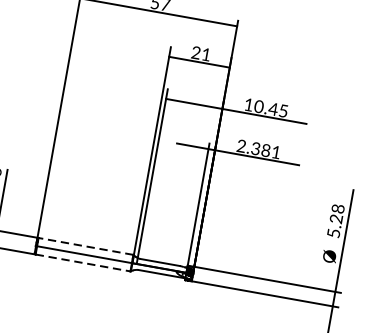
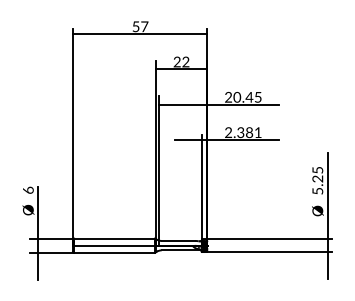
text: (205, 53) -> (185, 61), 21 -> 22
text: (248, 103) -> (228, 96), 10.45 -> 20.45
text: (337, 207) -> (317, 169), 5.28 -> 5.25
line: (85, 246) -> (114, 238), dashed -> solid
line: (84, 262) -> (115, 252), dashed -> solid

